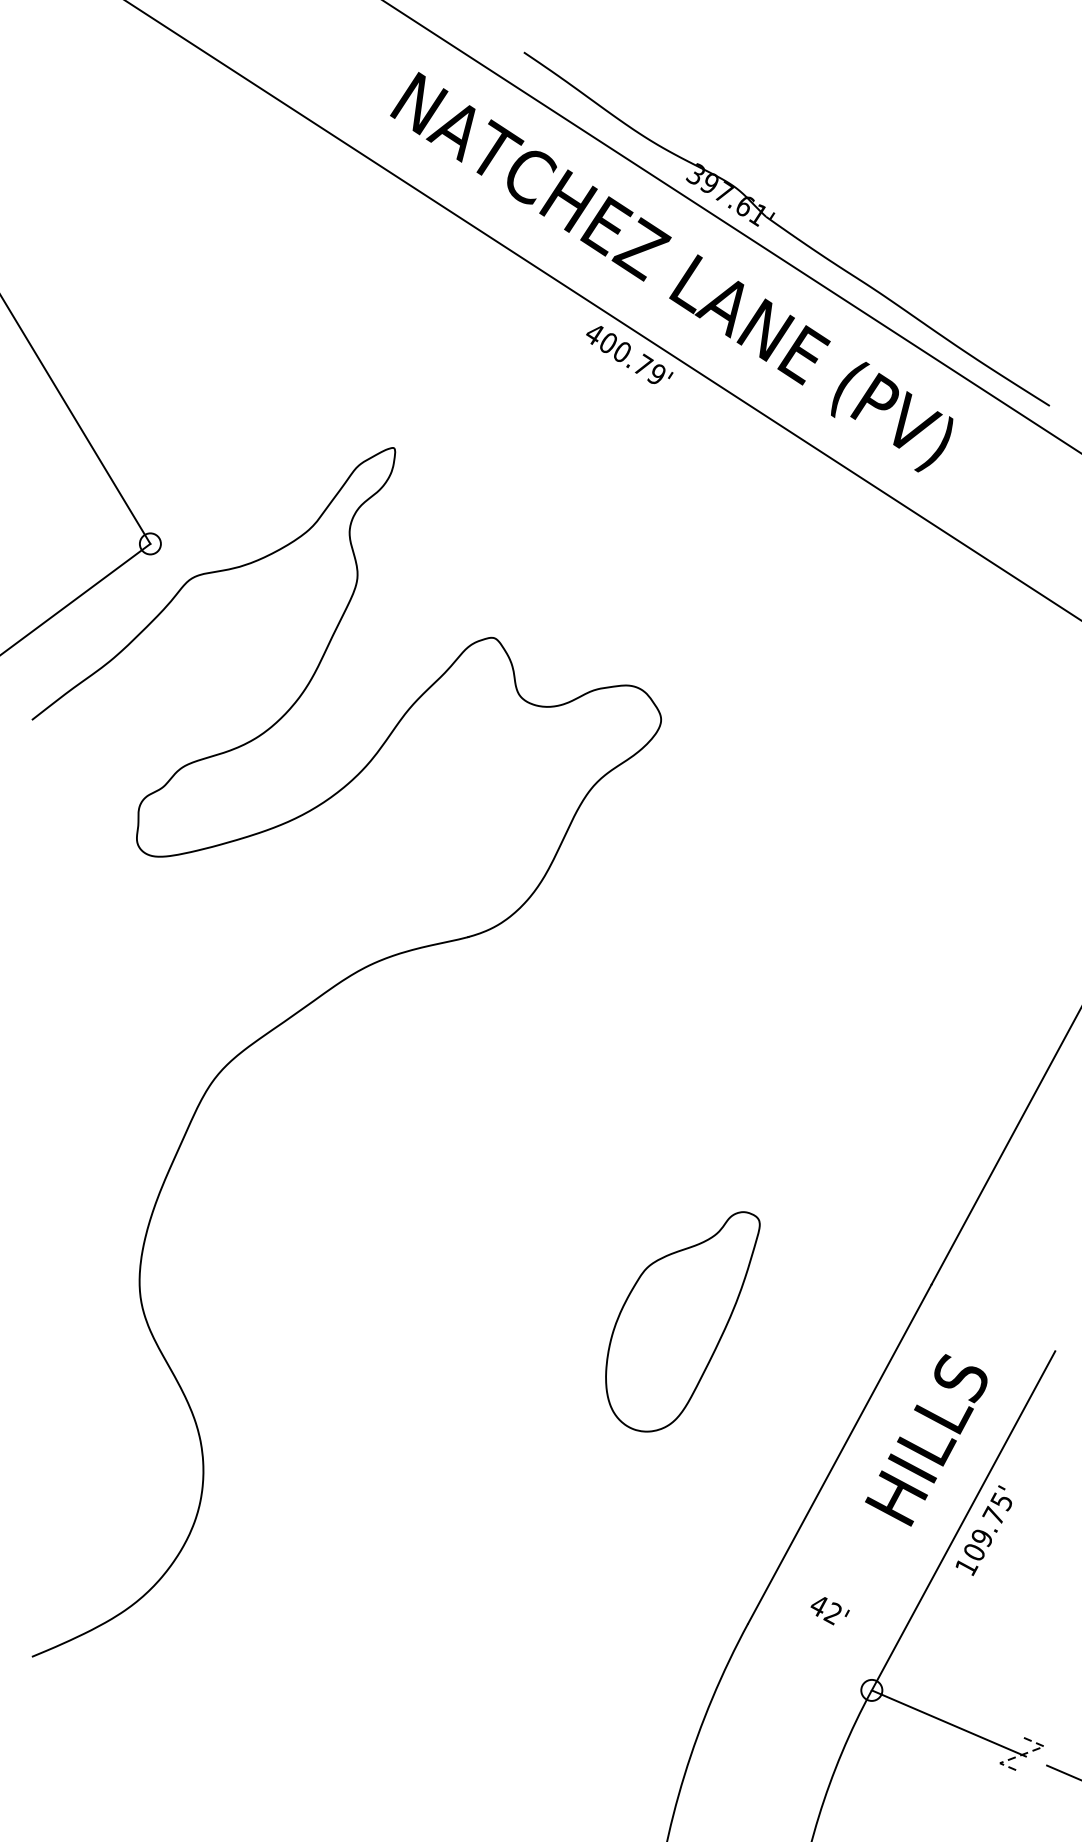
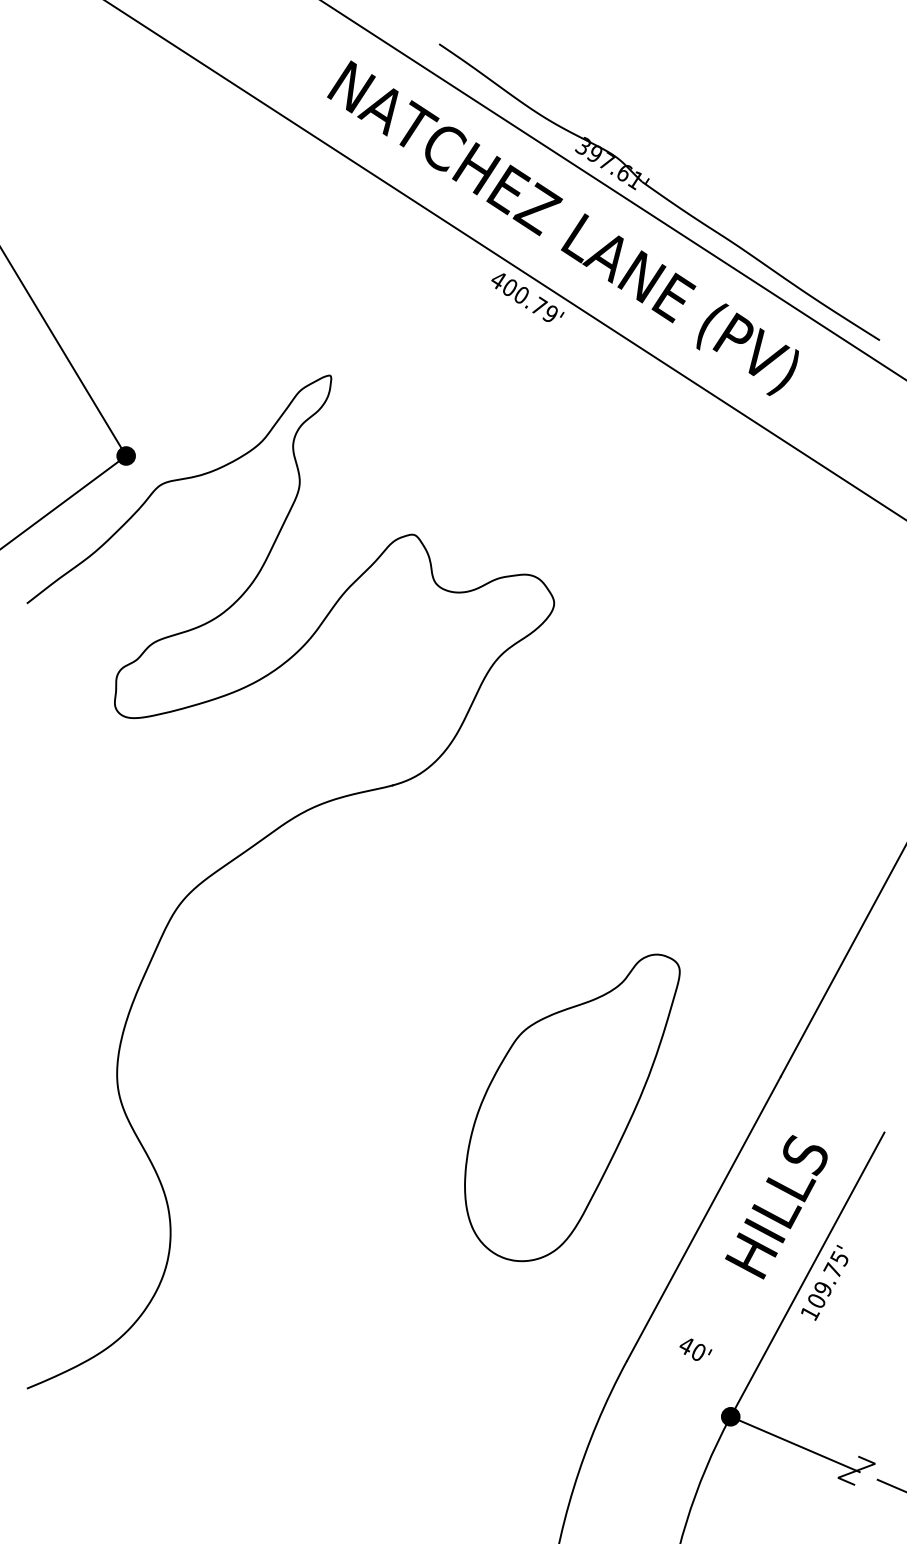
fill: (150, 543) -> (126, 455), added
part: (683, 1321) -> (572, 1107), size x1.67
text: (832, 1613) -> (697, 1352), 42' -> 40'
fill: (871, 1690) -> (730, 1416), added
line: (1021, 1754) -> (856, 1470), dashed -> solid

